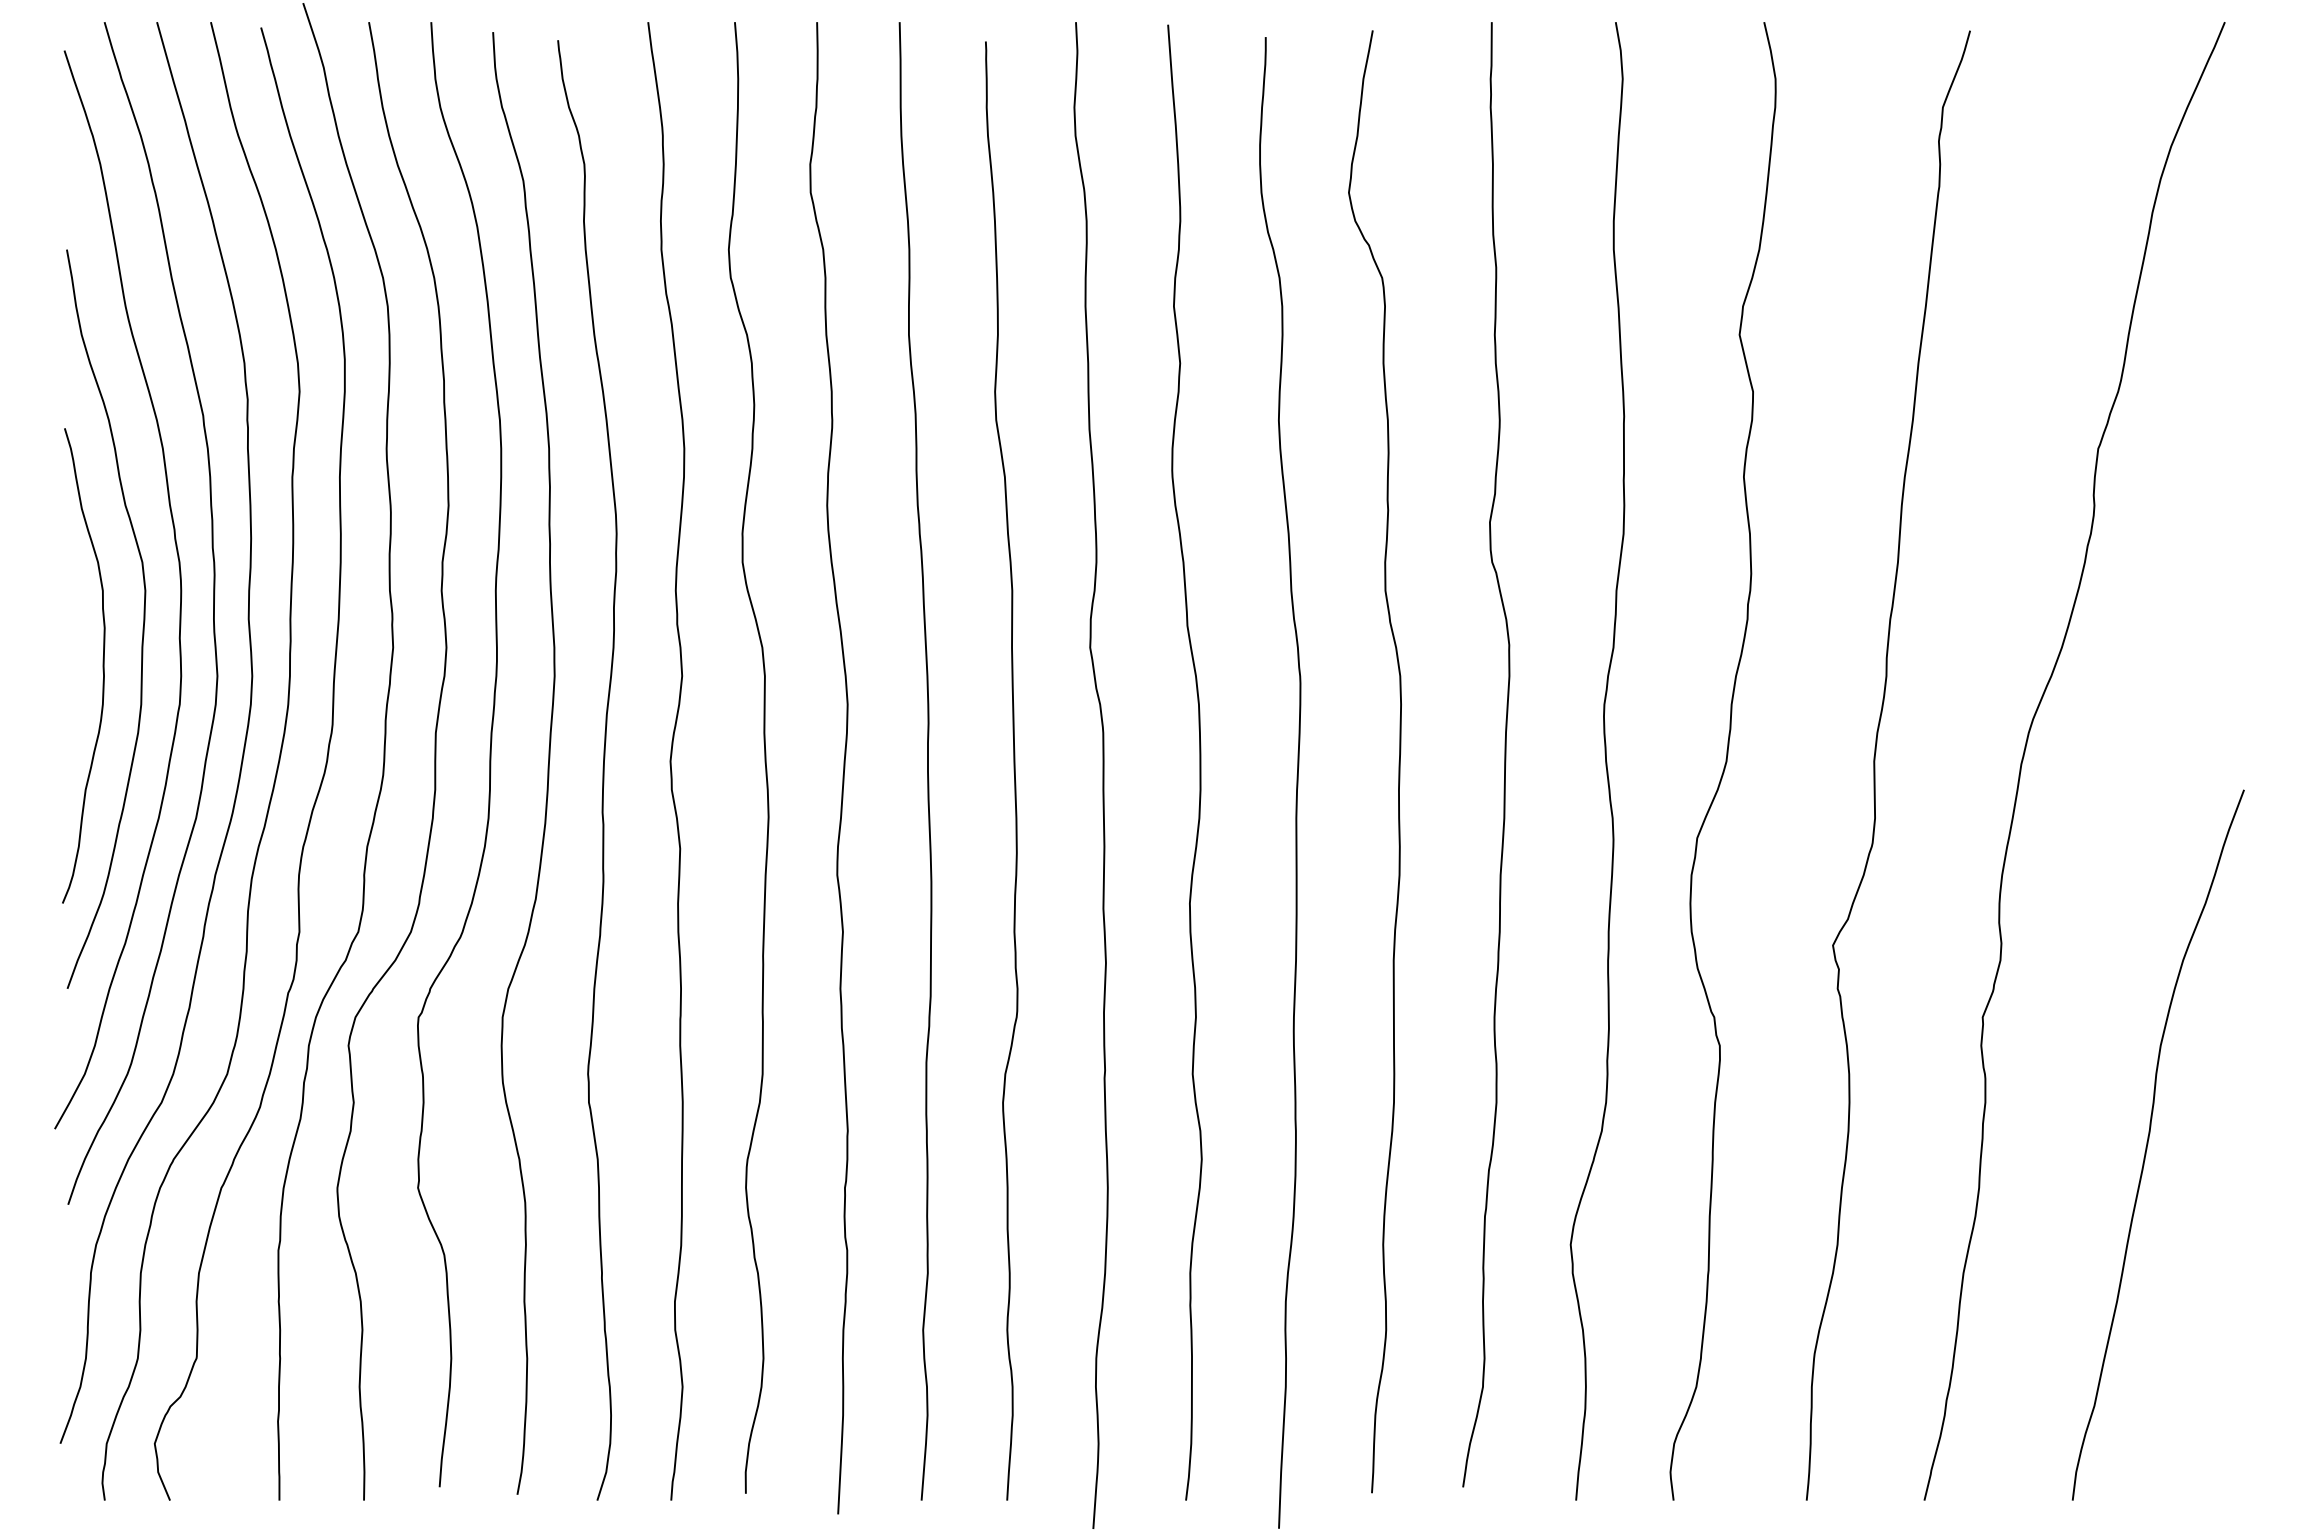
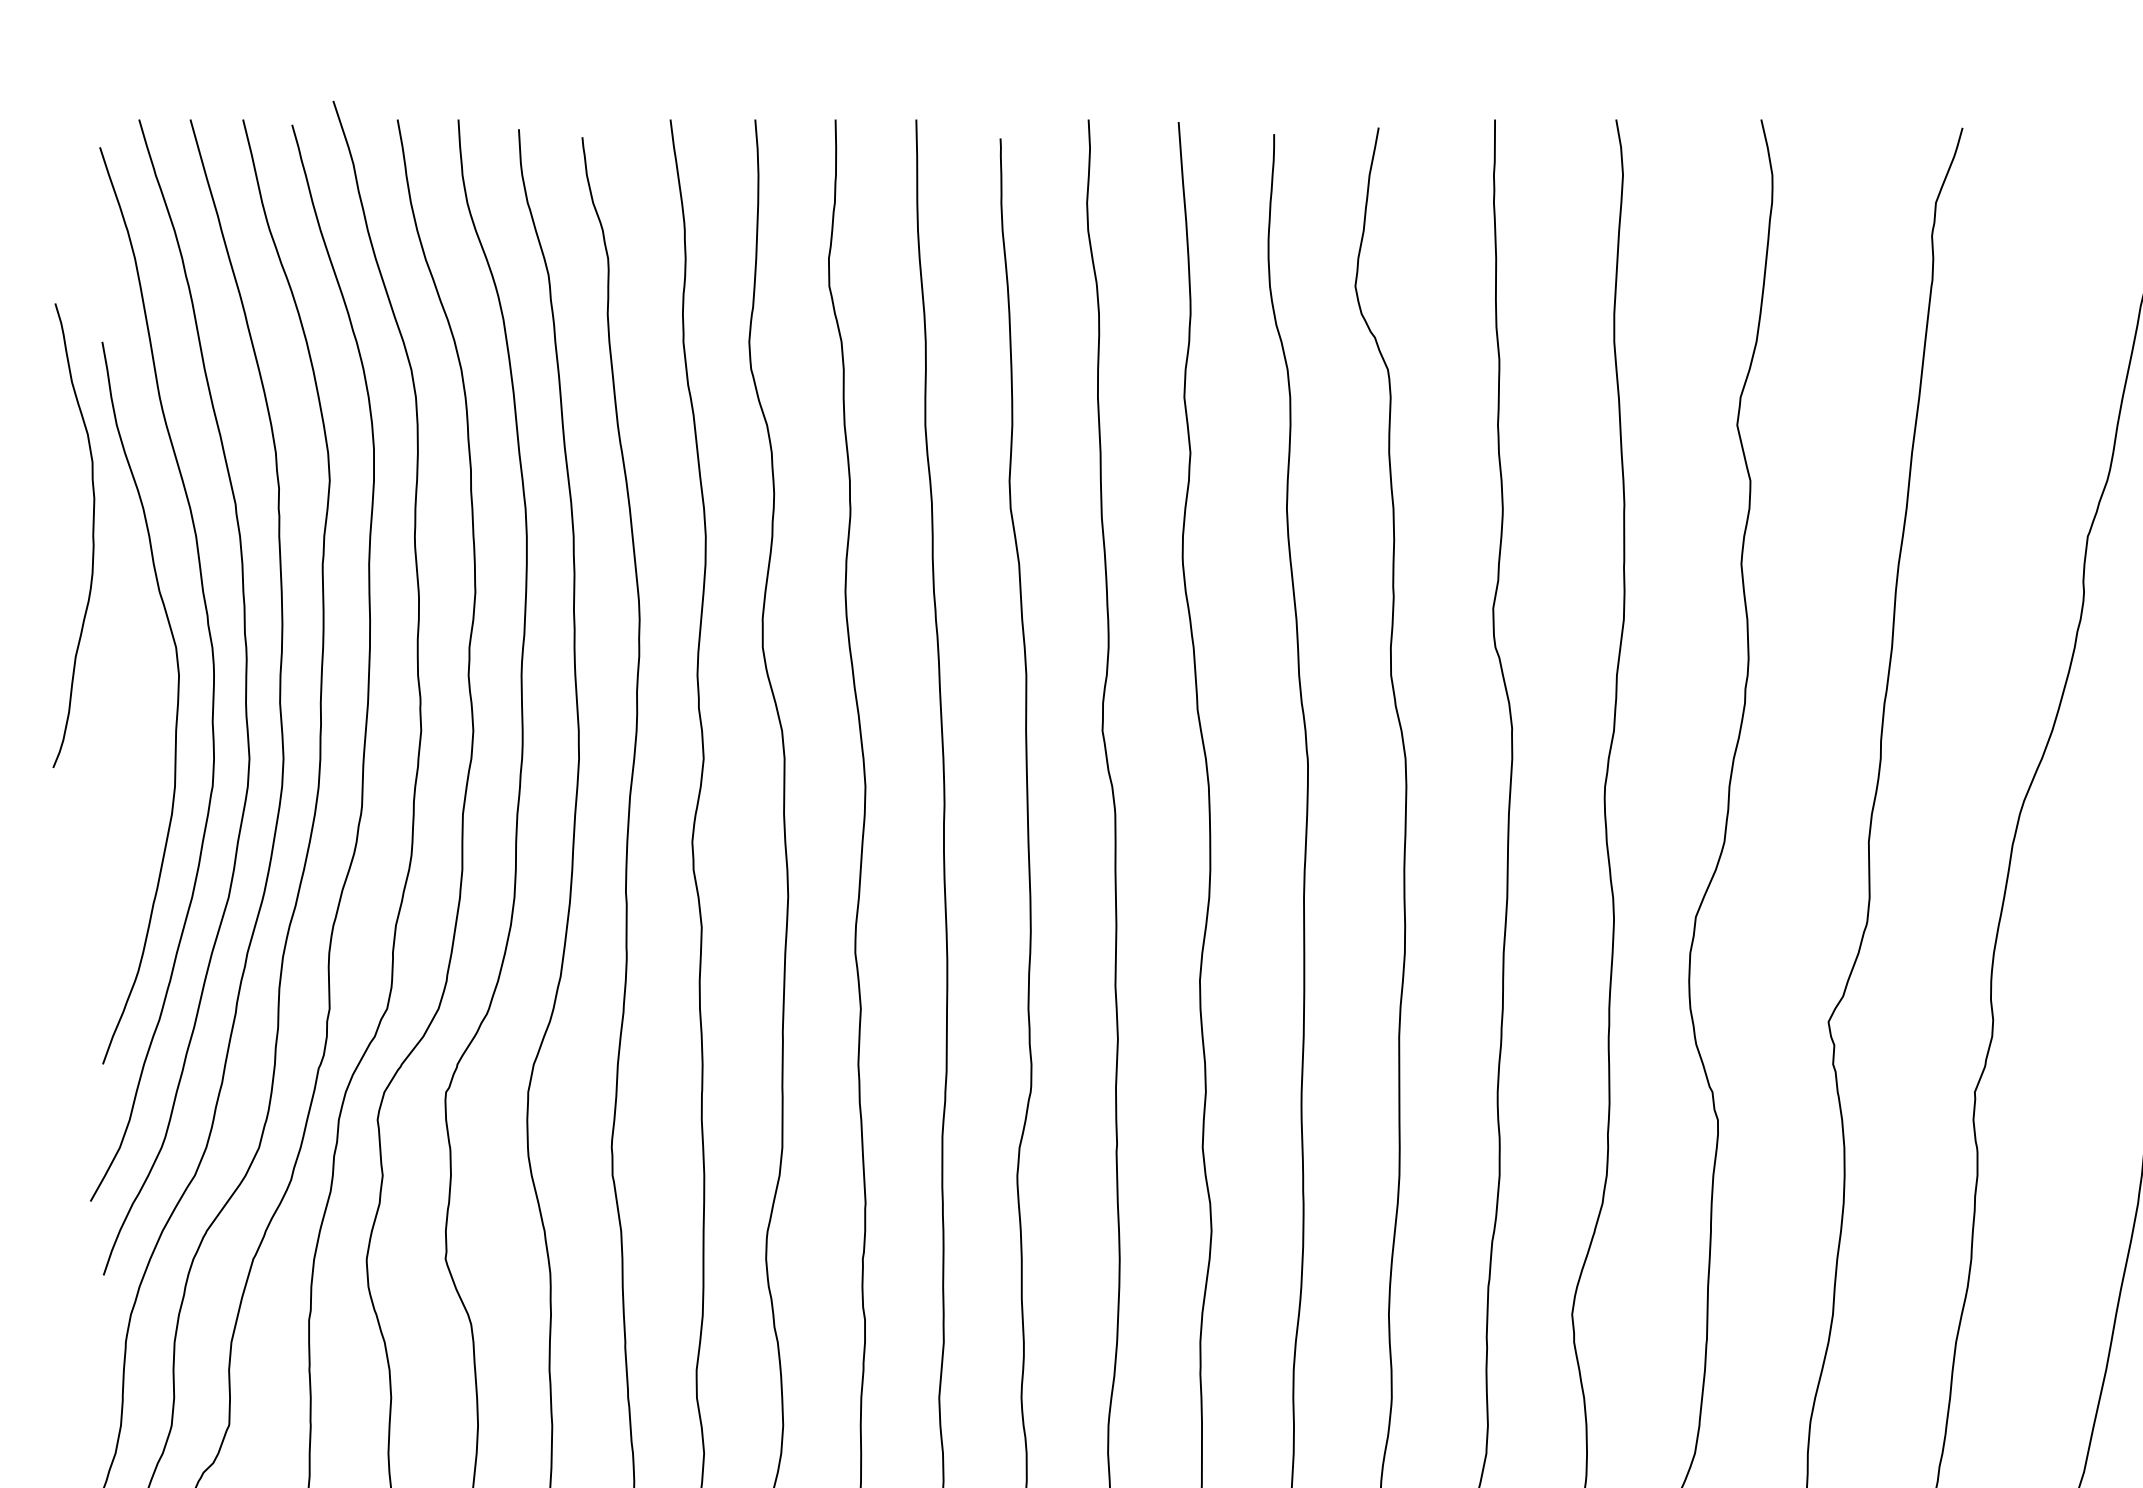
curve: (102, 665) -> (92, 535), moved

